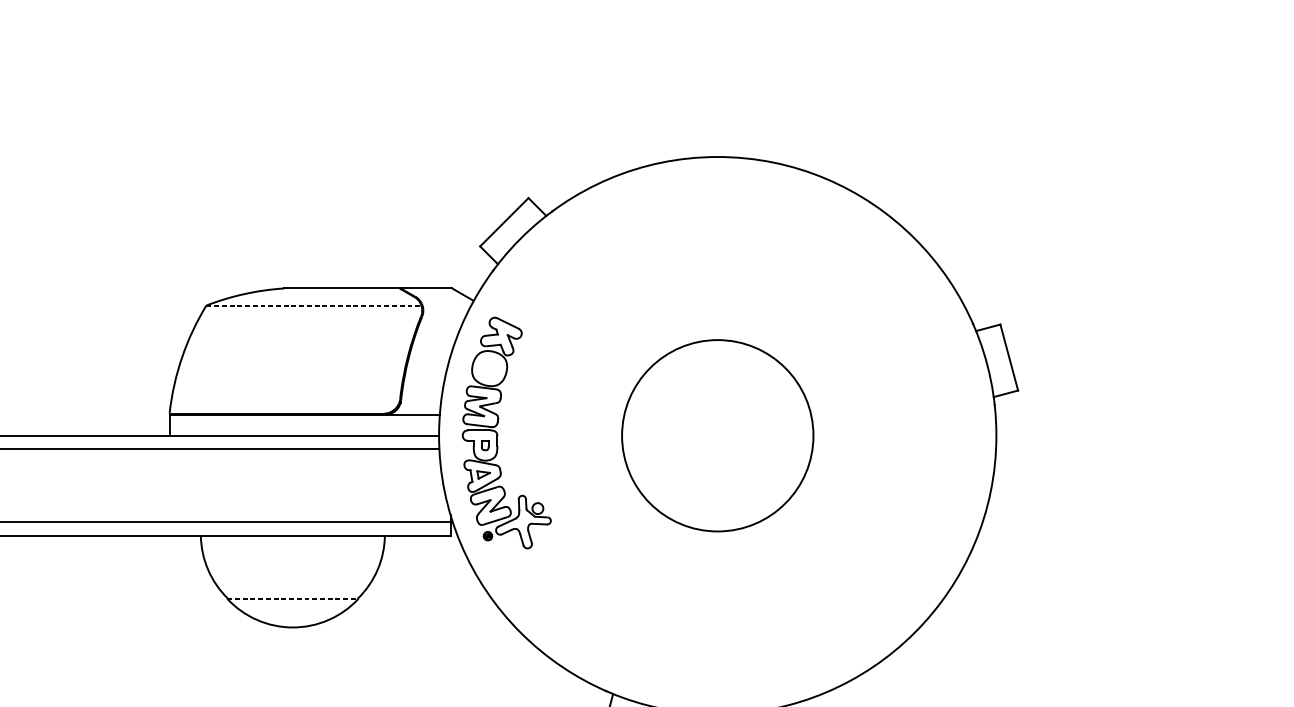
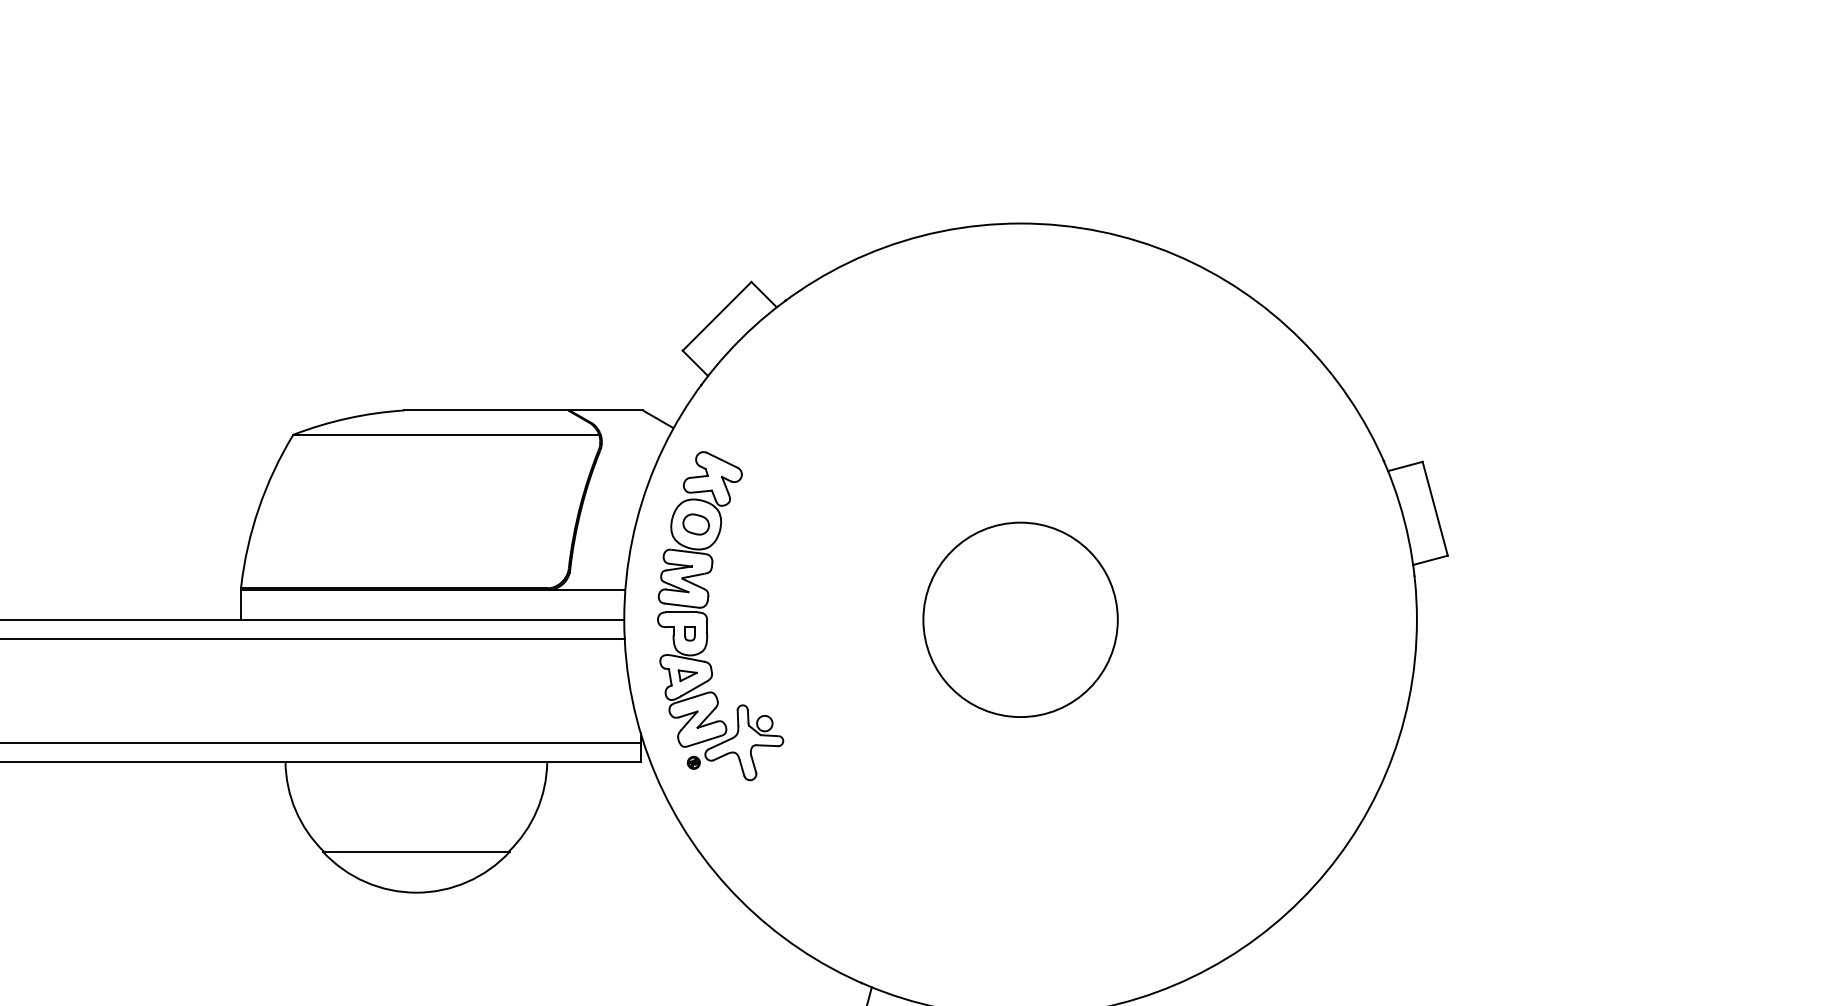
line: (314, 305) -> (446, 434), dashed -> solid
part: (489, 368) -> (695, 524), added
circle: (717, 435) -> (1020, 619), size x0.71
line: (292, 598) -> (416, 851), dashed -> solid

